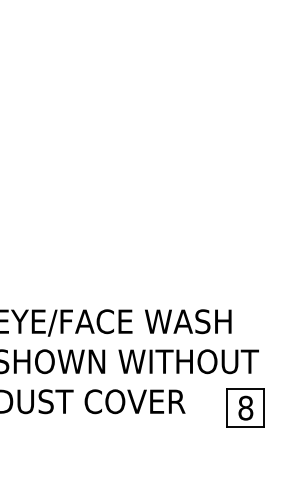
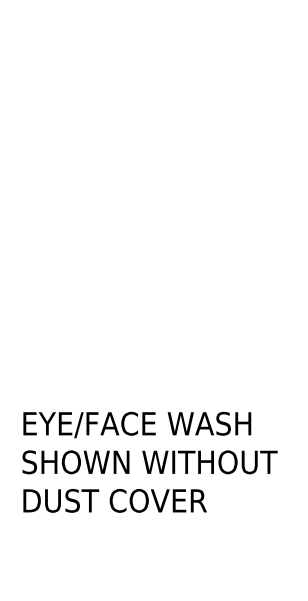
part: (245, 407) -> (264, 506), removed

